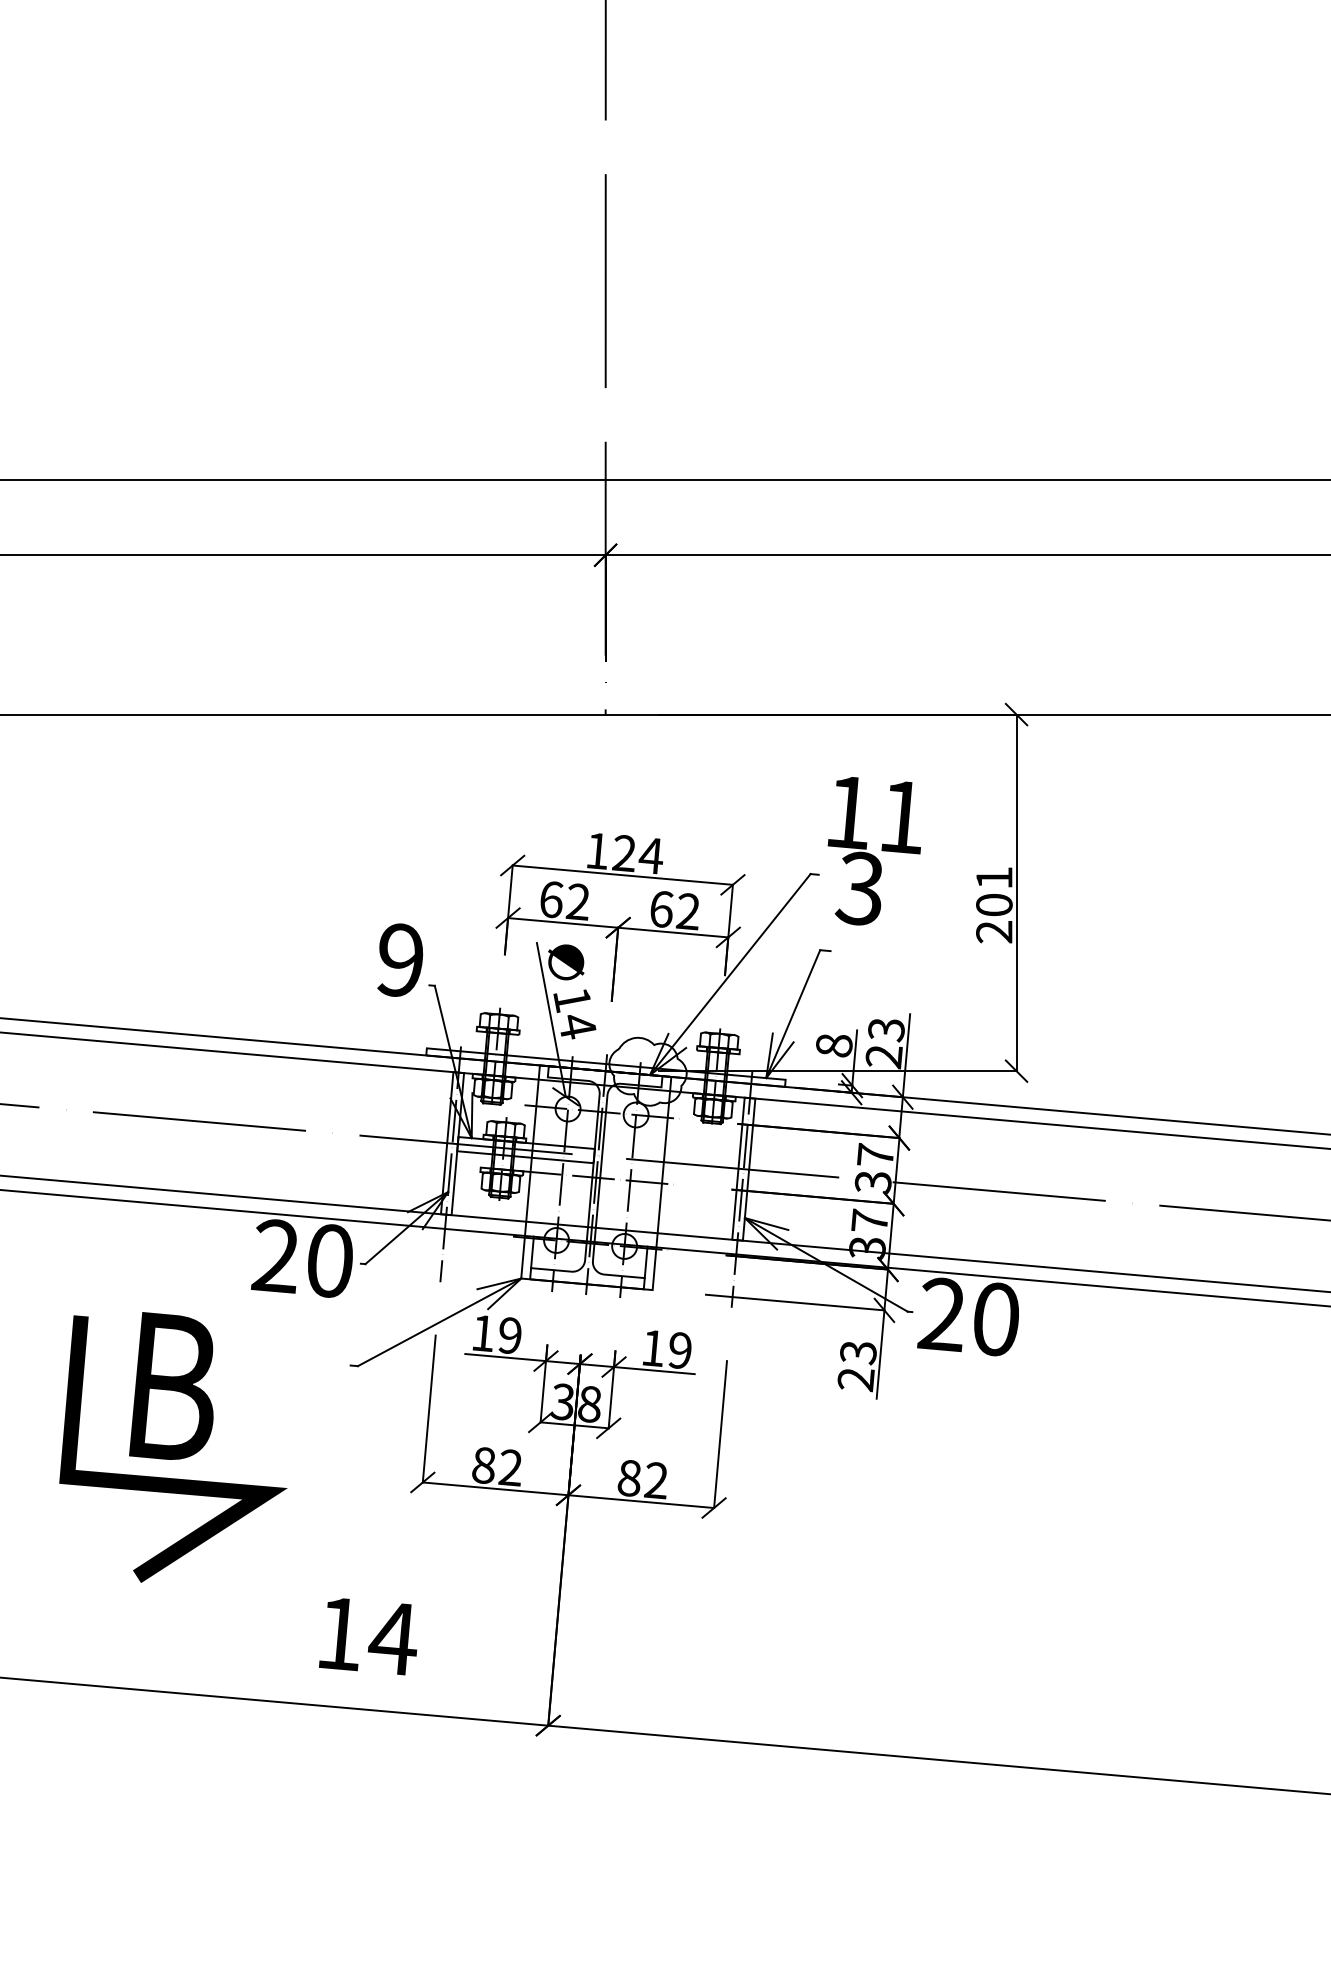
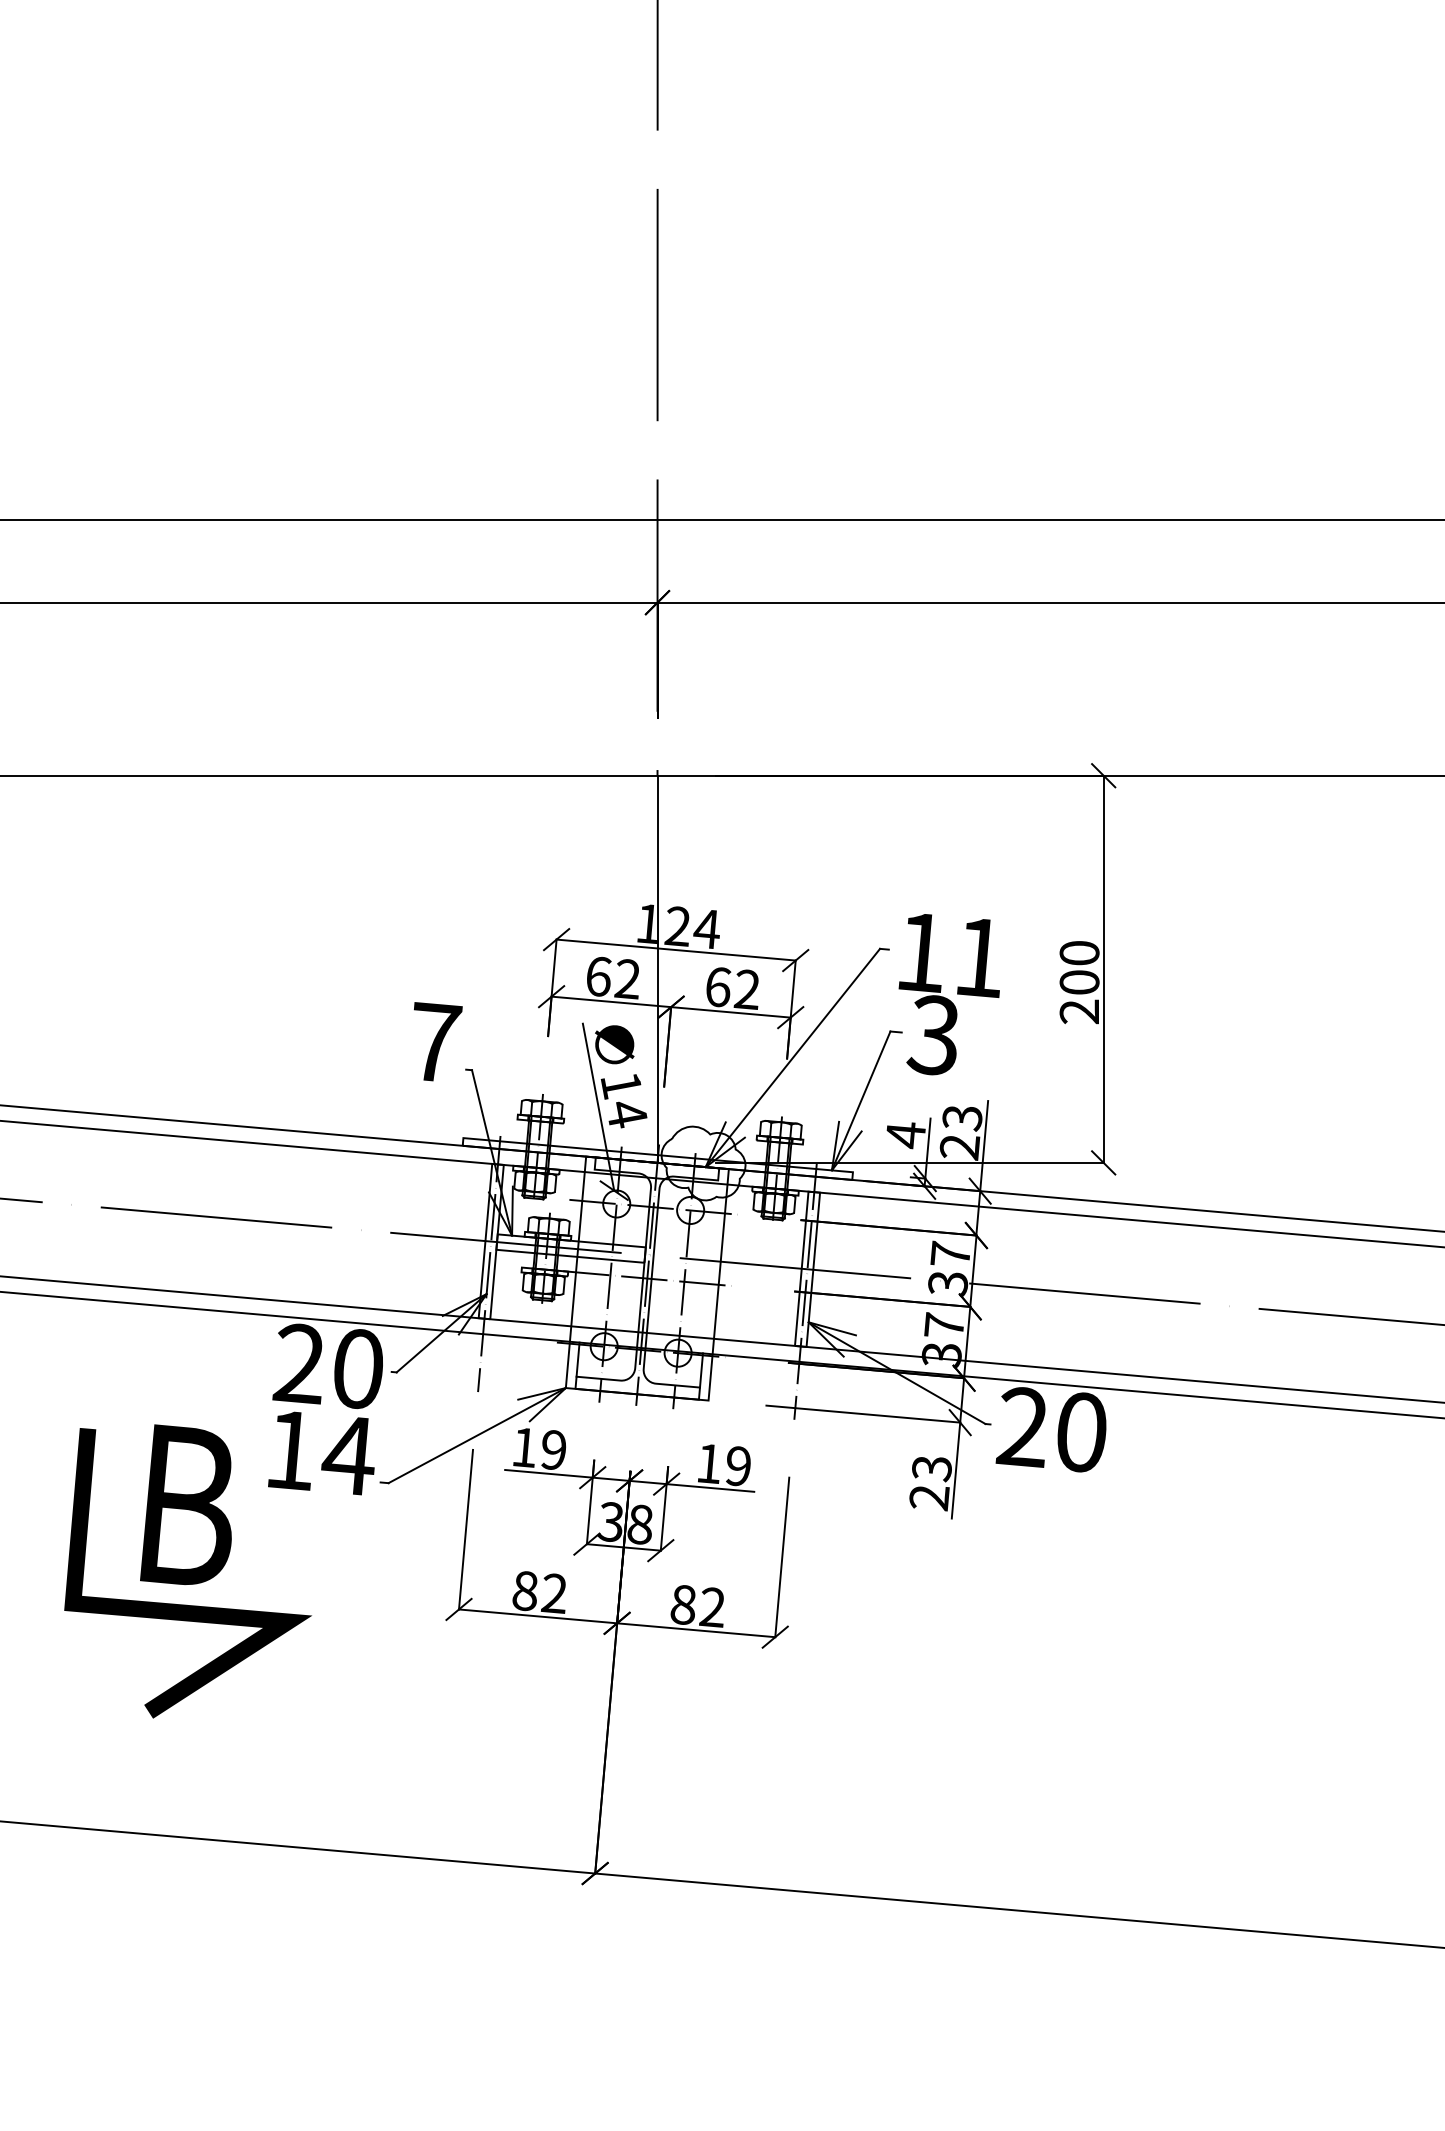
text: (873, 851) -> (948, 994), moved
text: (994, 877) -> (1079, 952), 201 -> 200
line: (605, 892) -> (657, 968), added
text: (401, 959) -> (435, 1041), 9 -> 7
text: (834, 1046) -> (906, 1136), 8 -> 4
text: (368, 1636) -> (321, 1453), moved

